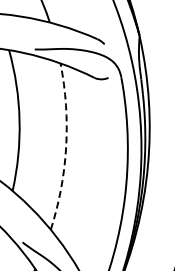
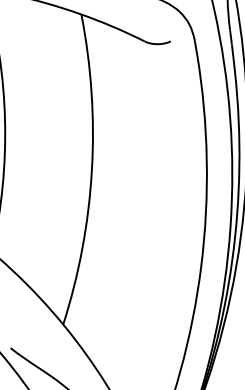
arc: (66, 147) -> (92, 171), dashed -> solid

